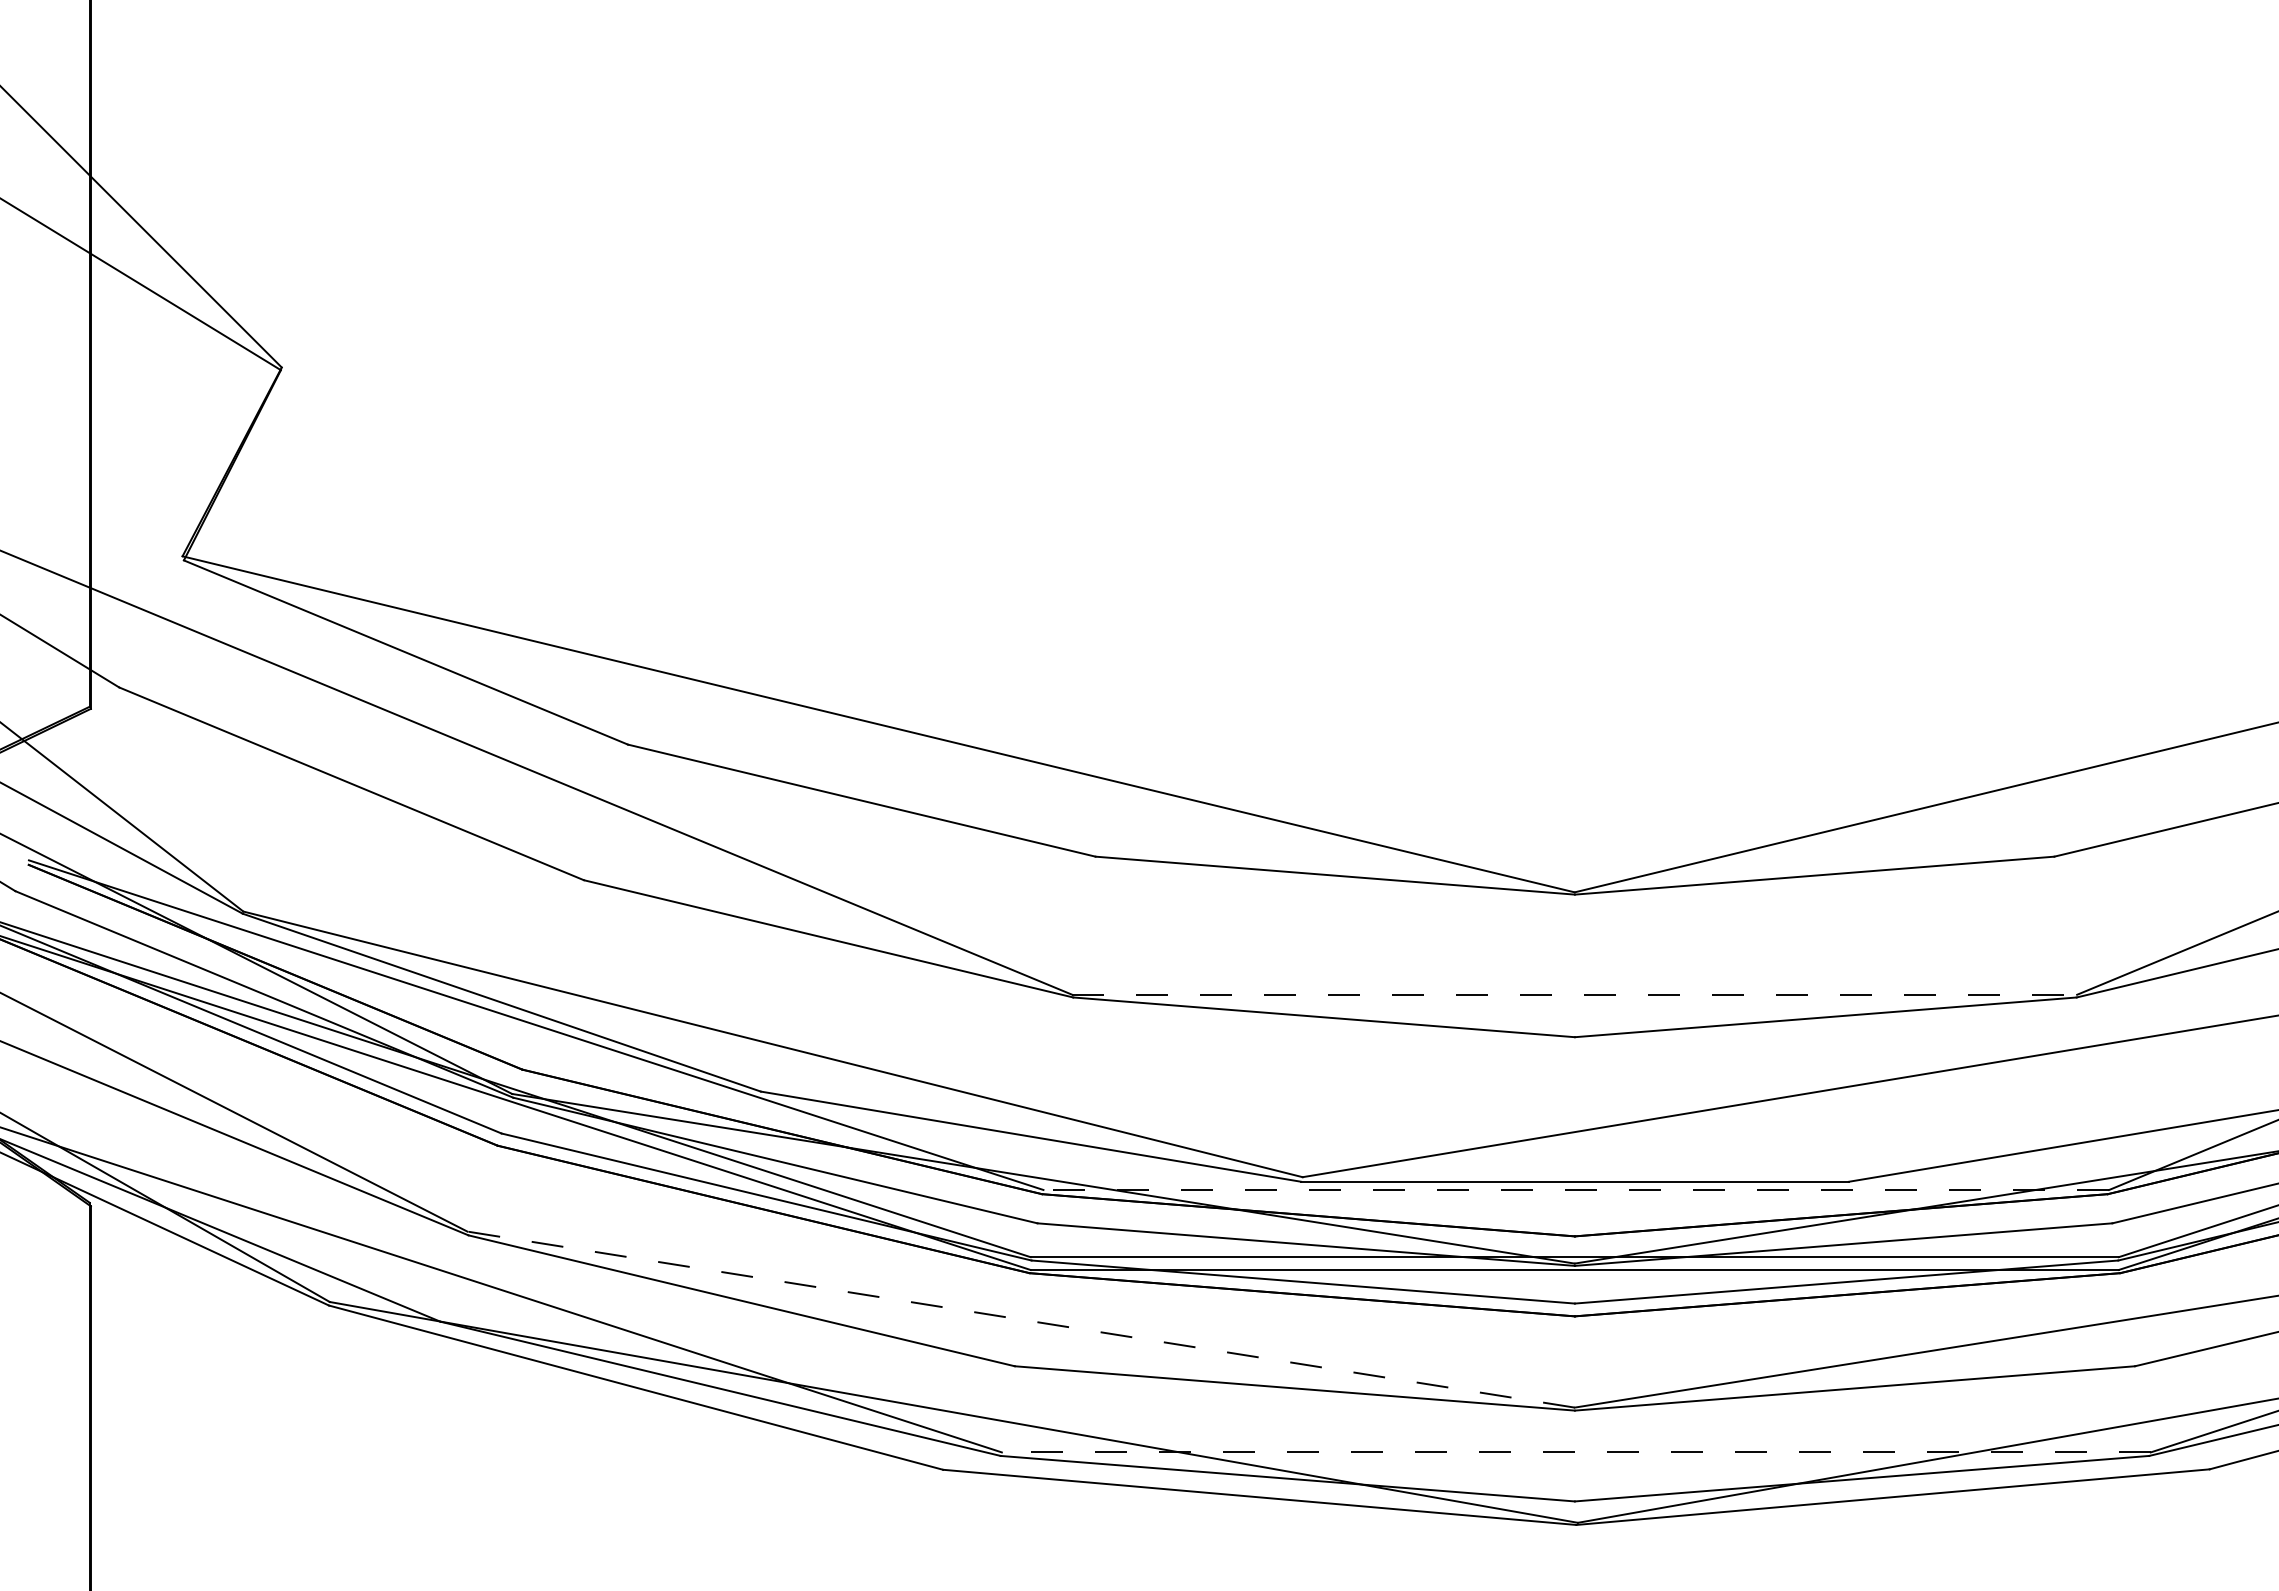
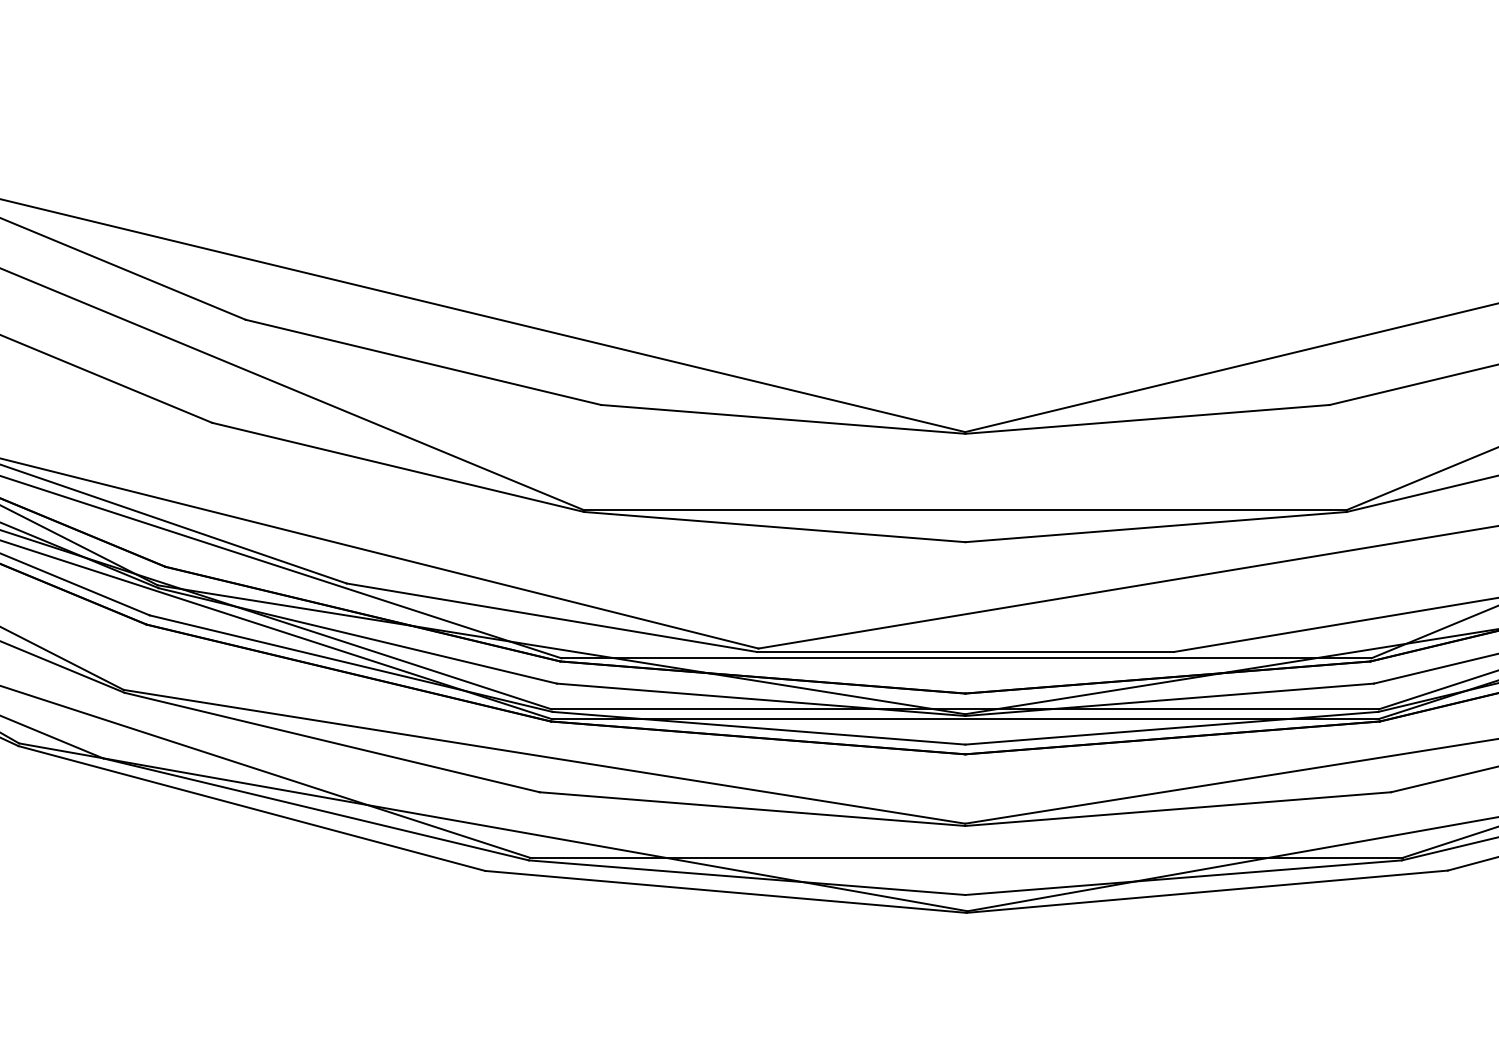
line: (1575, 994) -> (965, 509), dashed -> solid
line: (1576, 1189) -> (966, 657), dashed -> solid
line: (1021, 1319) -> (544, 756), dashed -> solid
line: (1575, 1452) -> (965, 857), dashed -> solid

